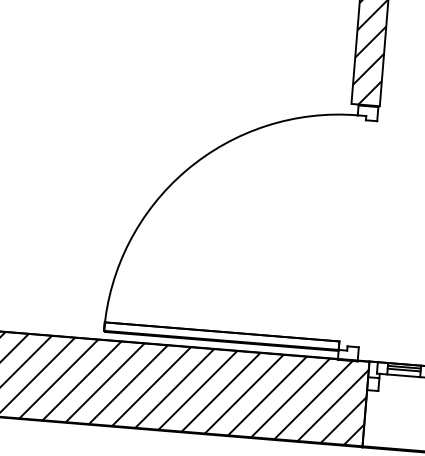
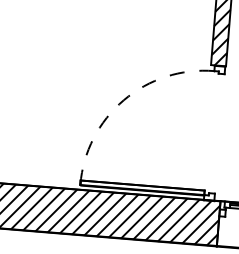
arc: (185, 170) -> (123, 100), solid -> dashed

